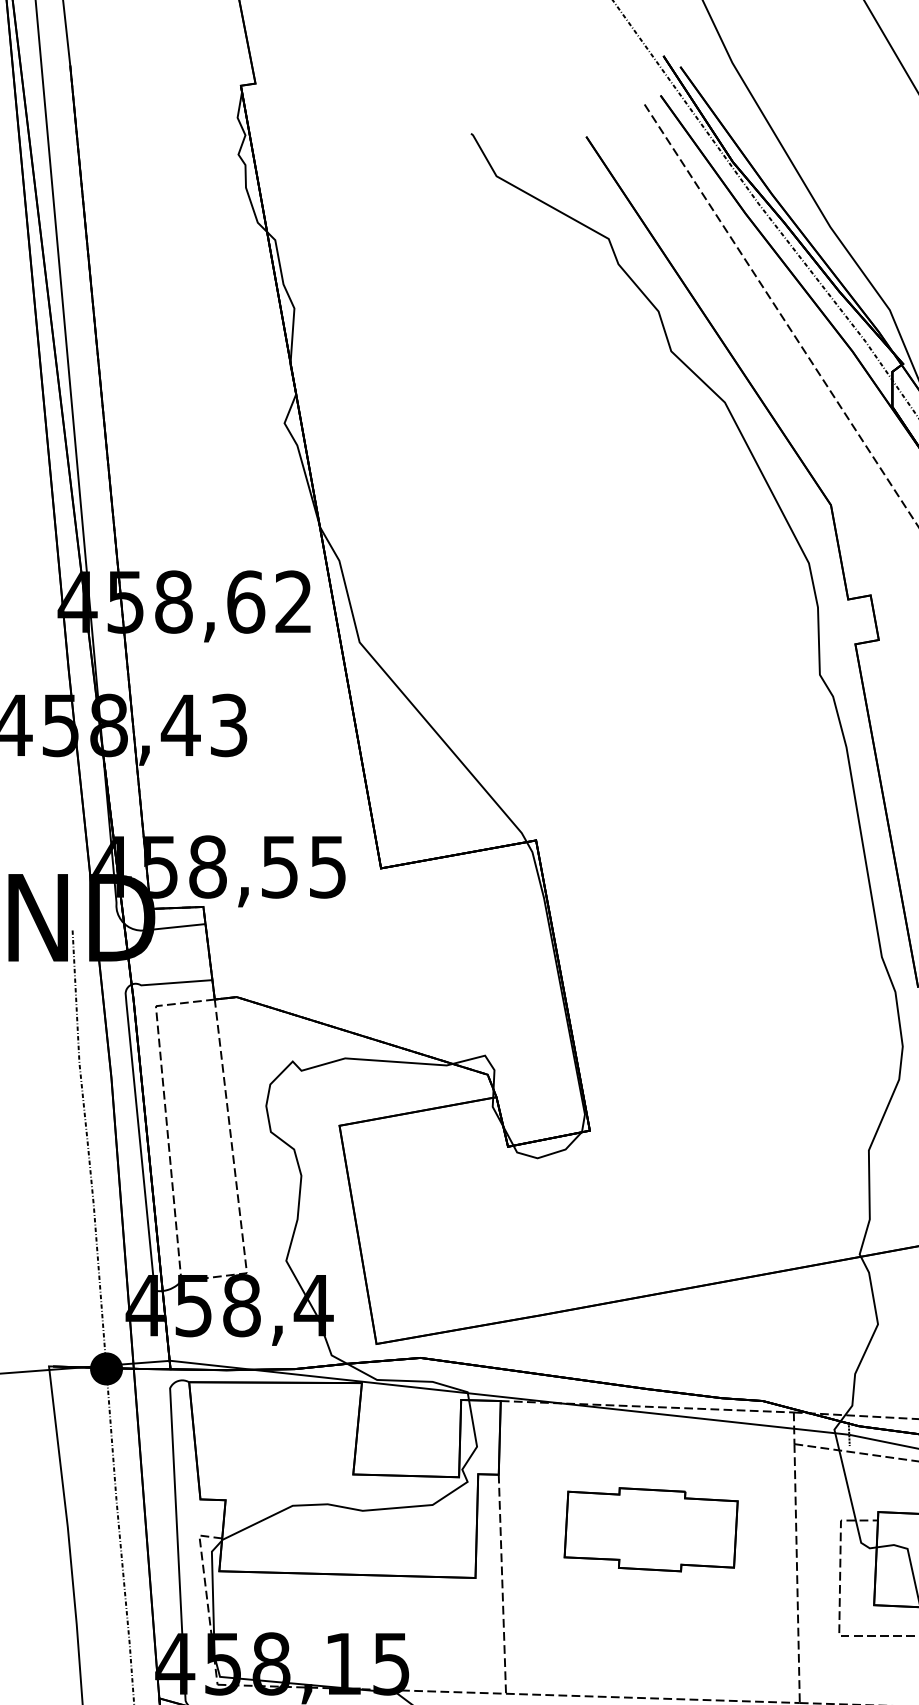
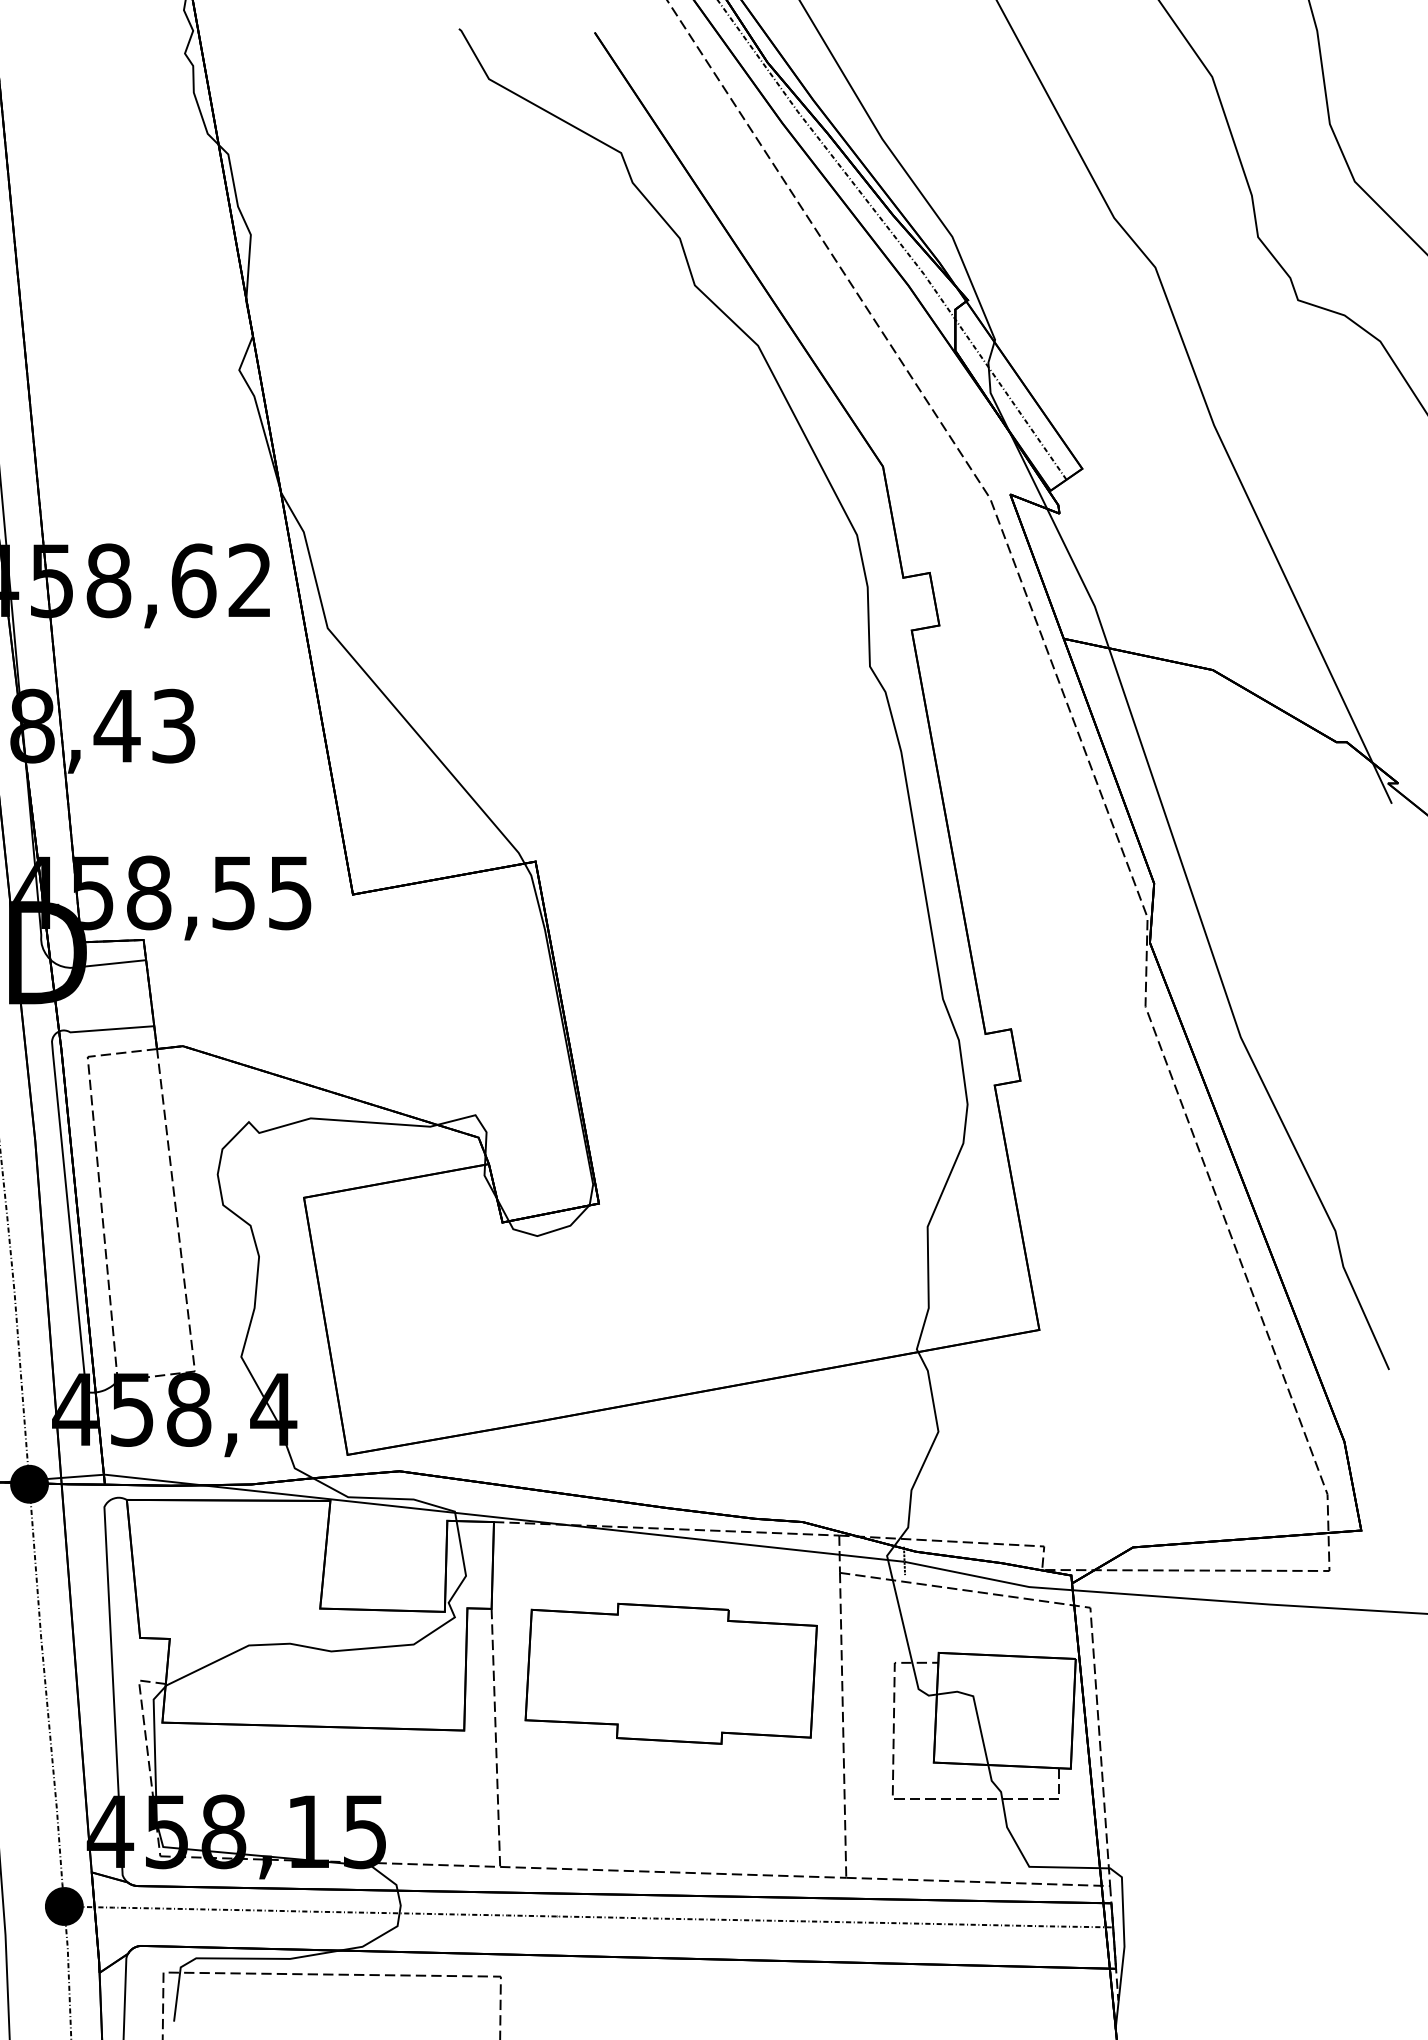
part: (650, 1529) -> (670, 1673), size x1.43

